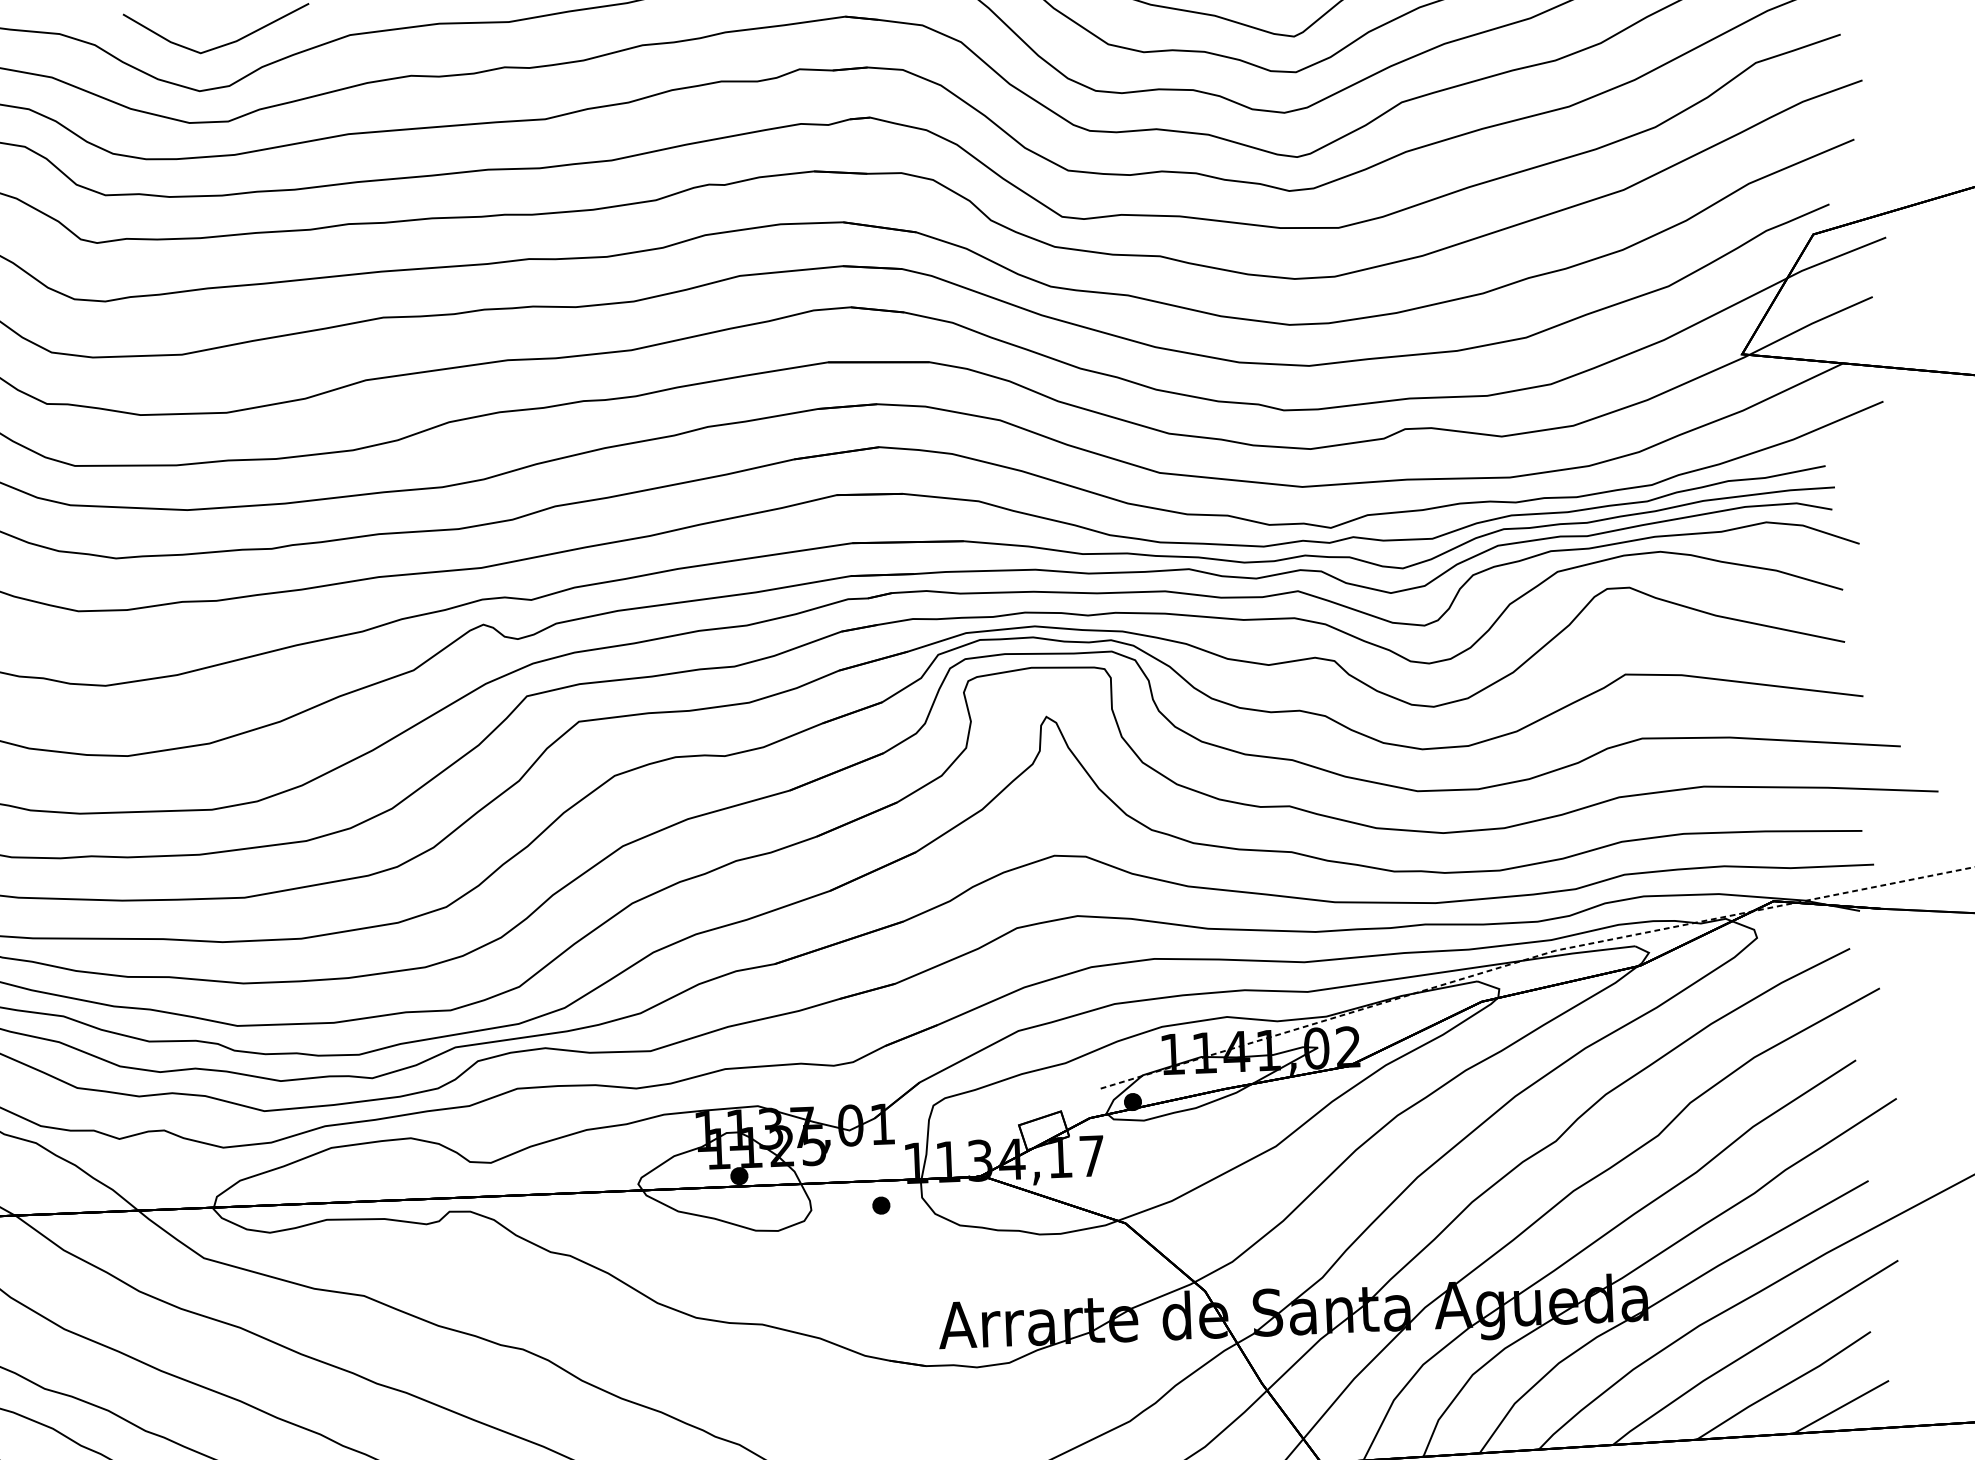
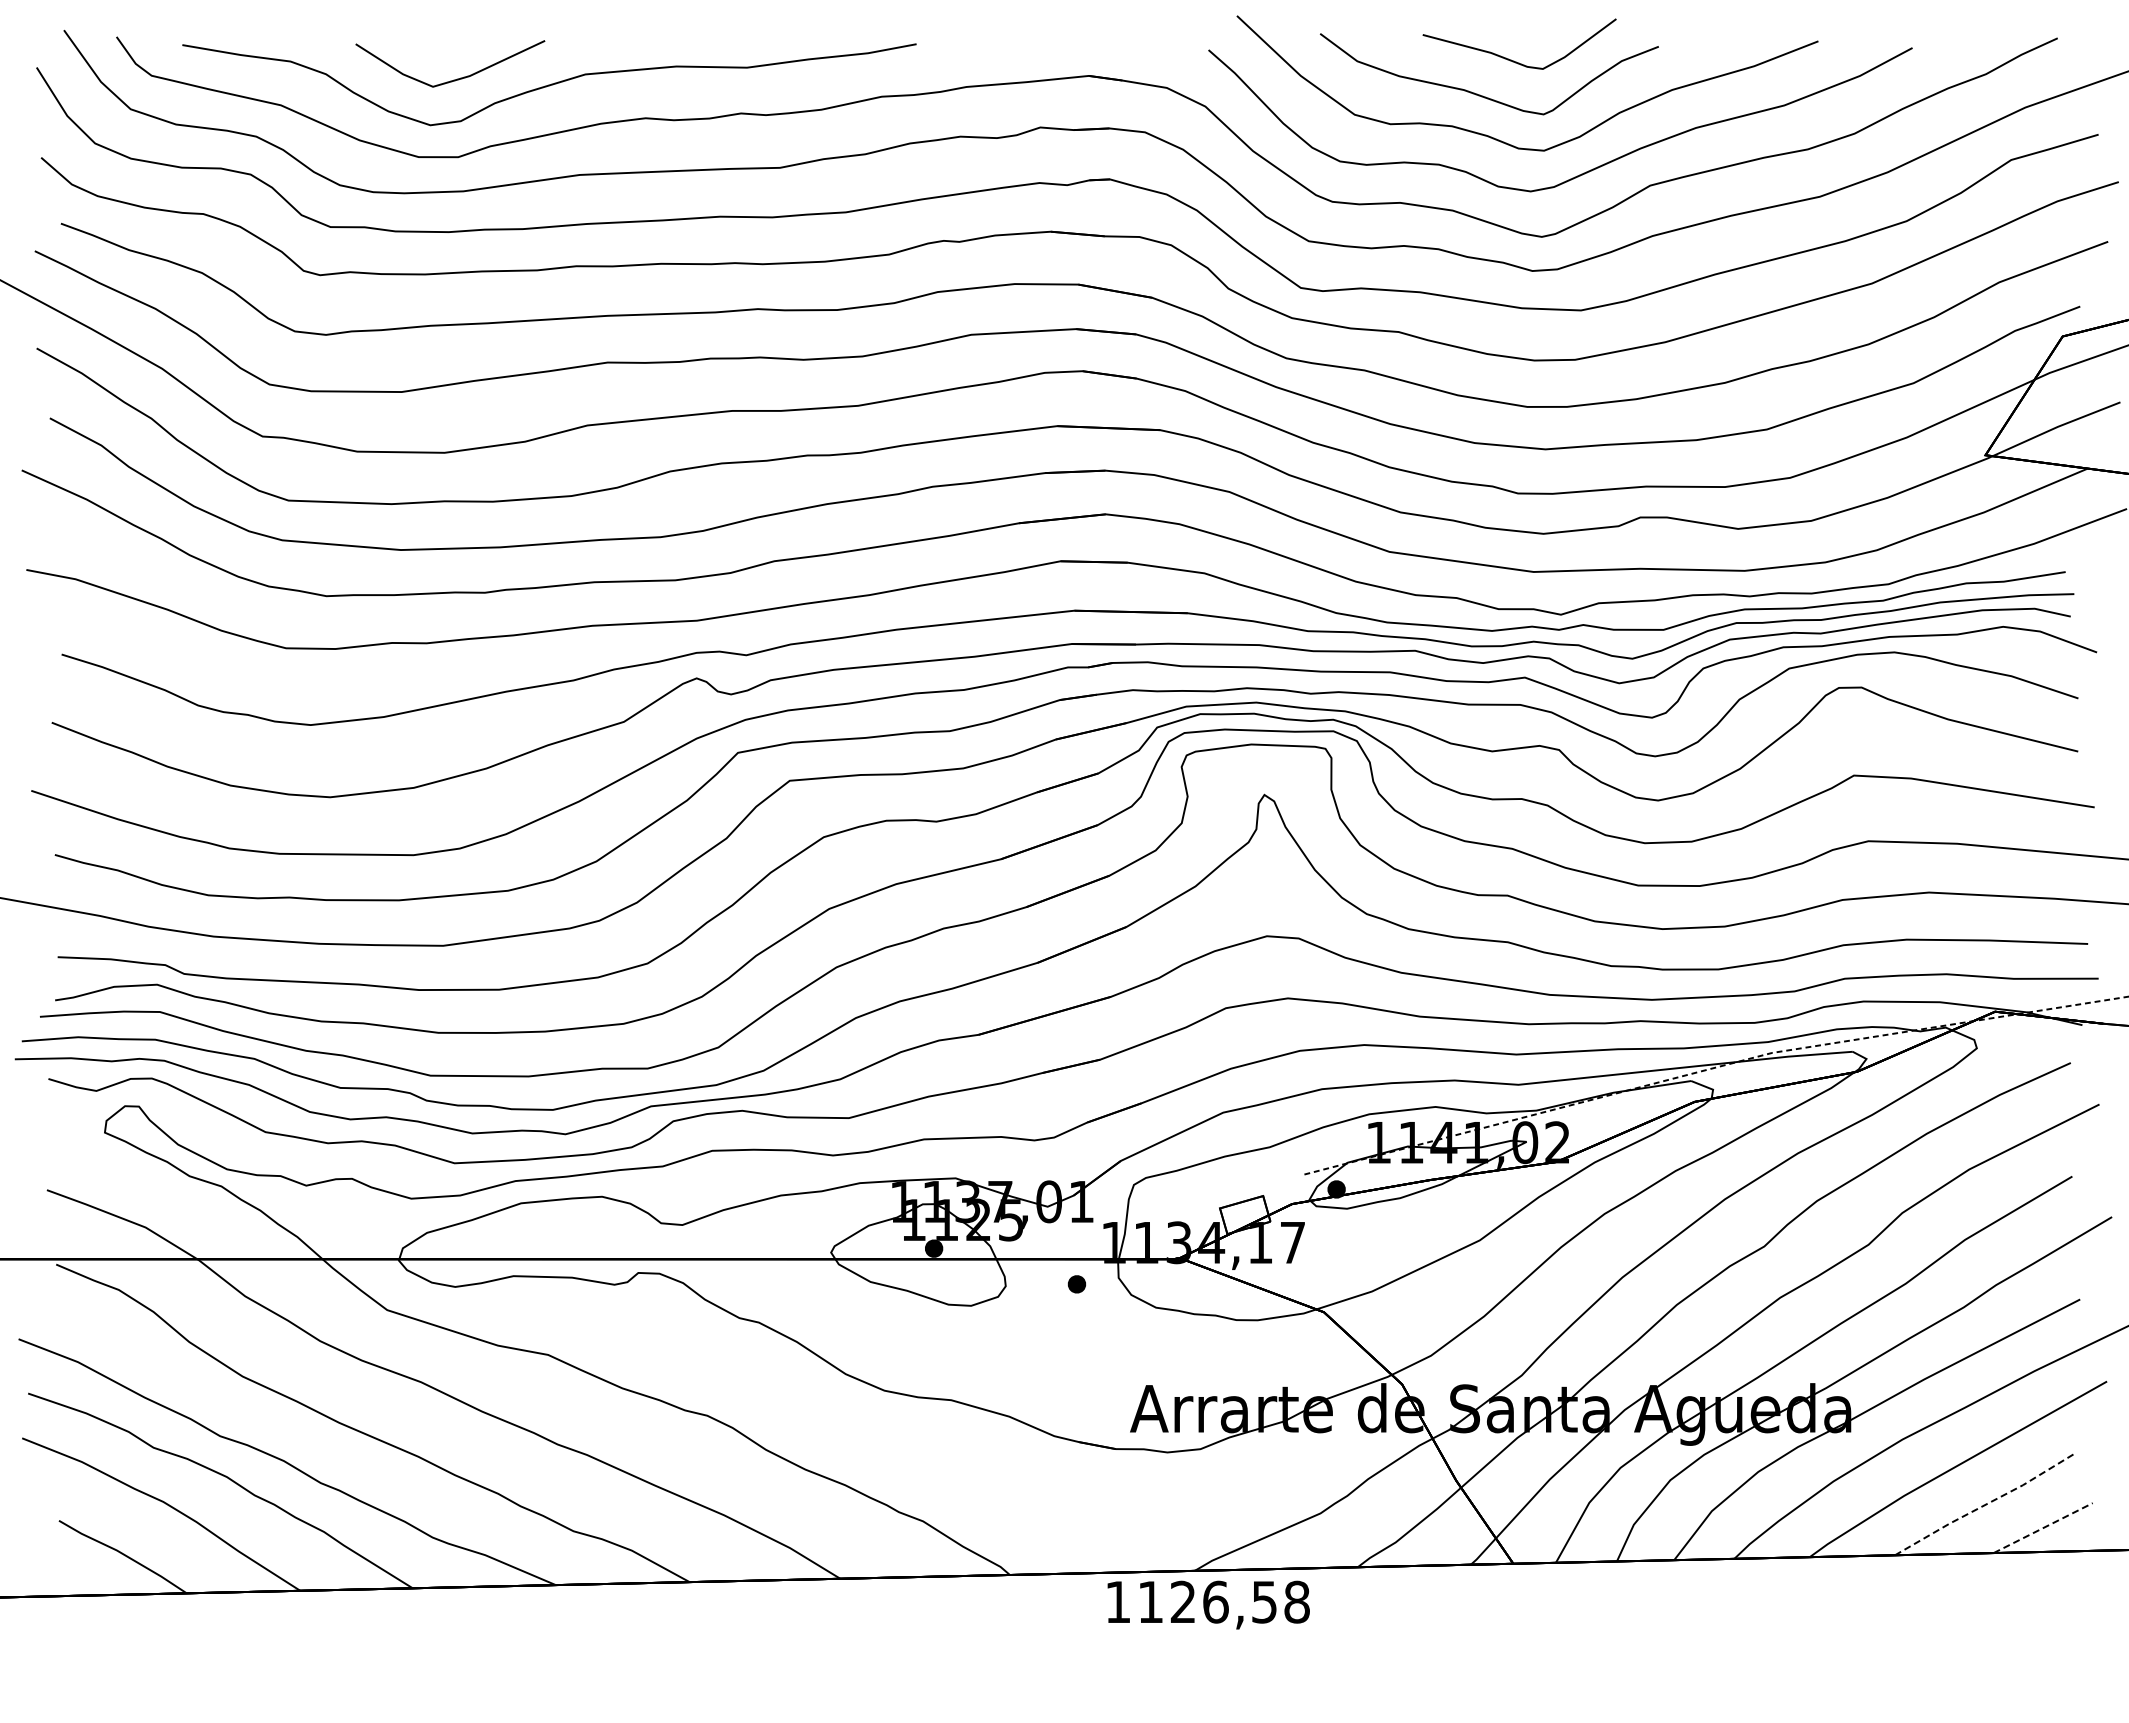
line: (1784, 1386) -> (1986, 1504), solid -> dashed
line: (1841, 1406) -> (2043, 1527), solid -> dashed

